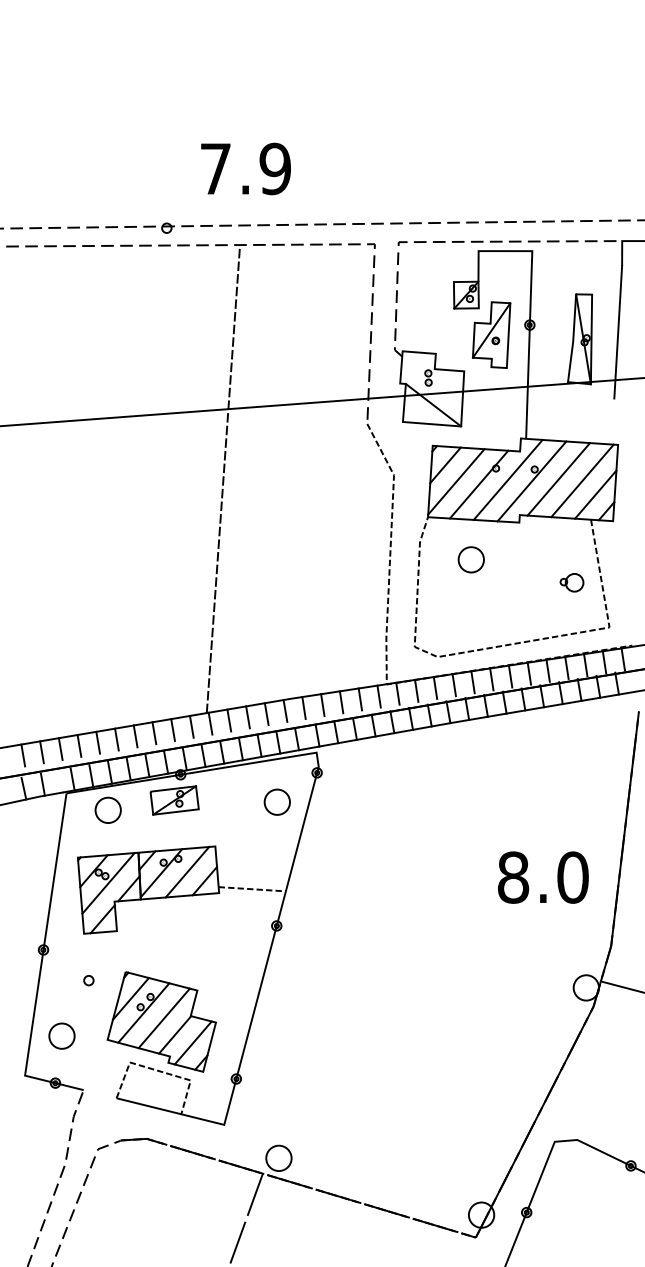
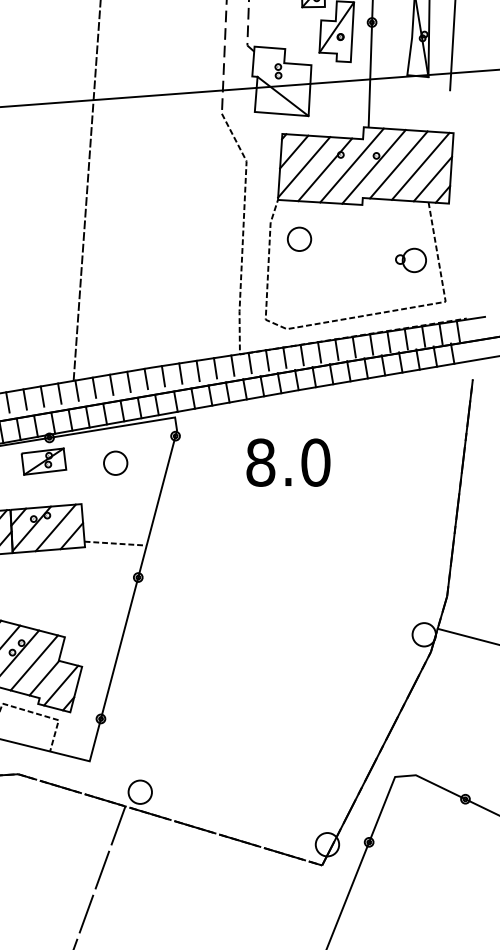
part: (470, 559) -> (298, 239), moved
part: (571, 582) -> (410, 260), size x1.43
part: (276, 801) -> (114, 462), moved
text: (543, 877) -> (288, 462), moved

